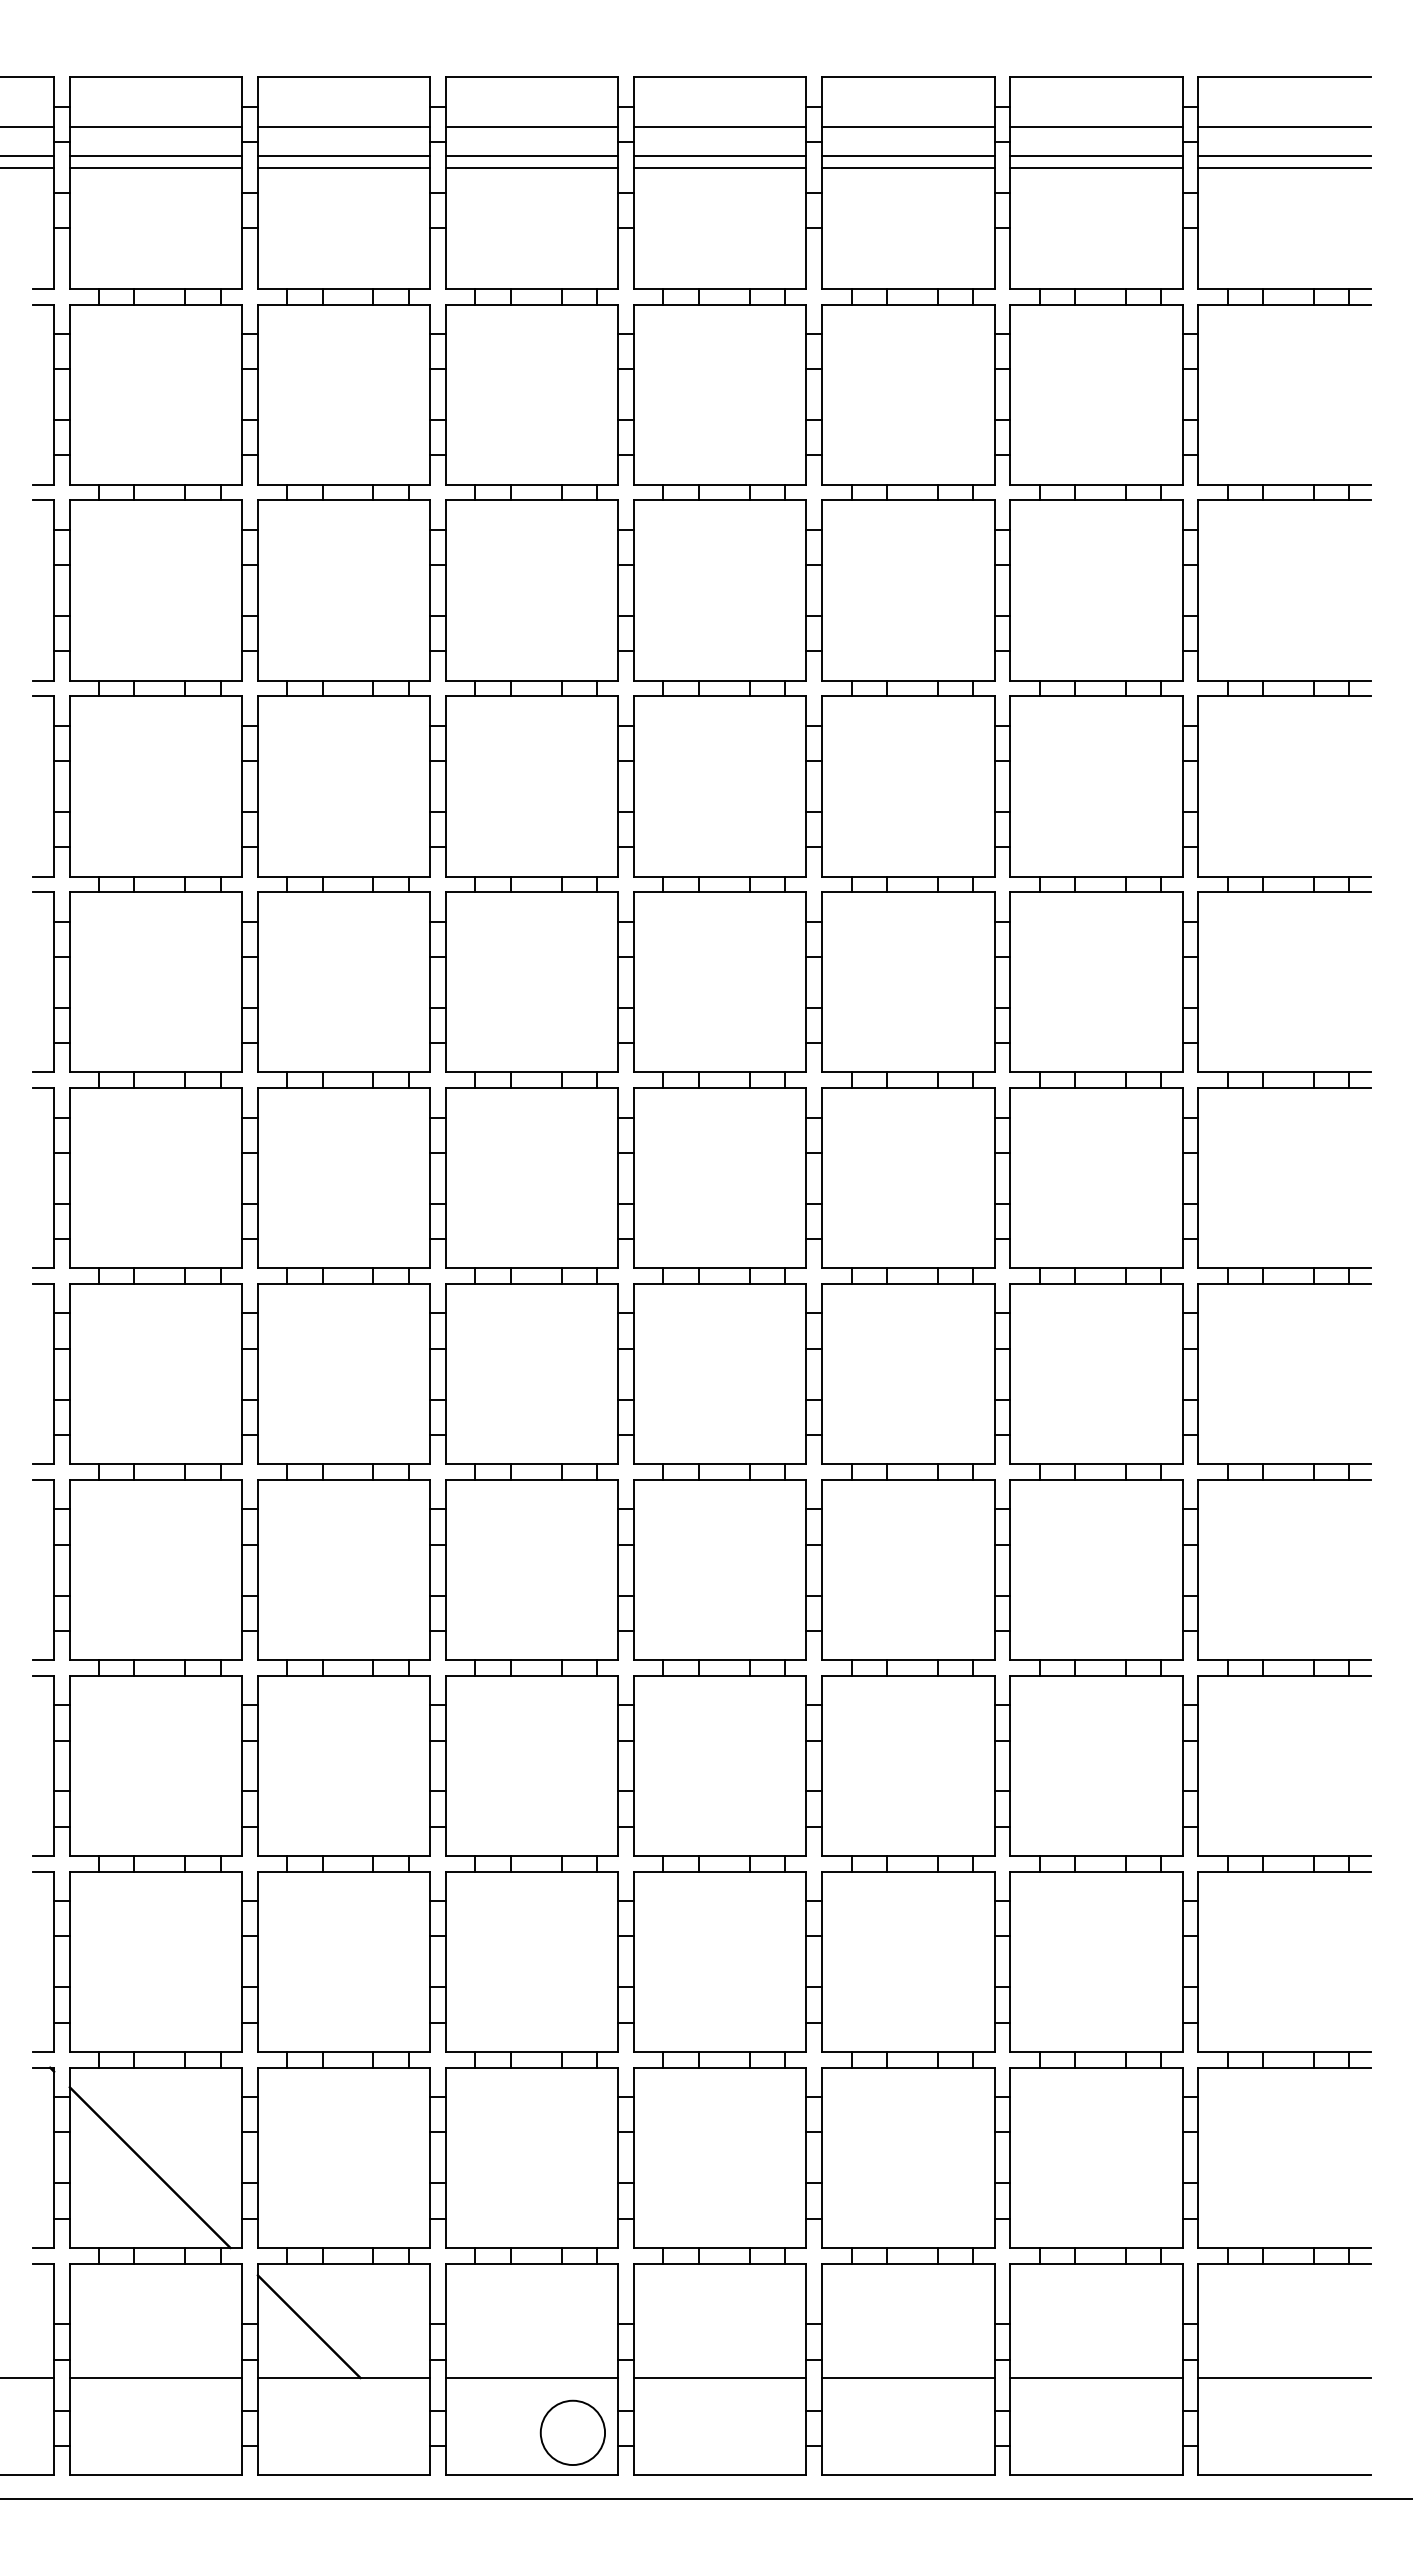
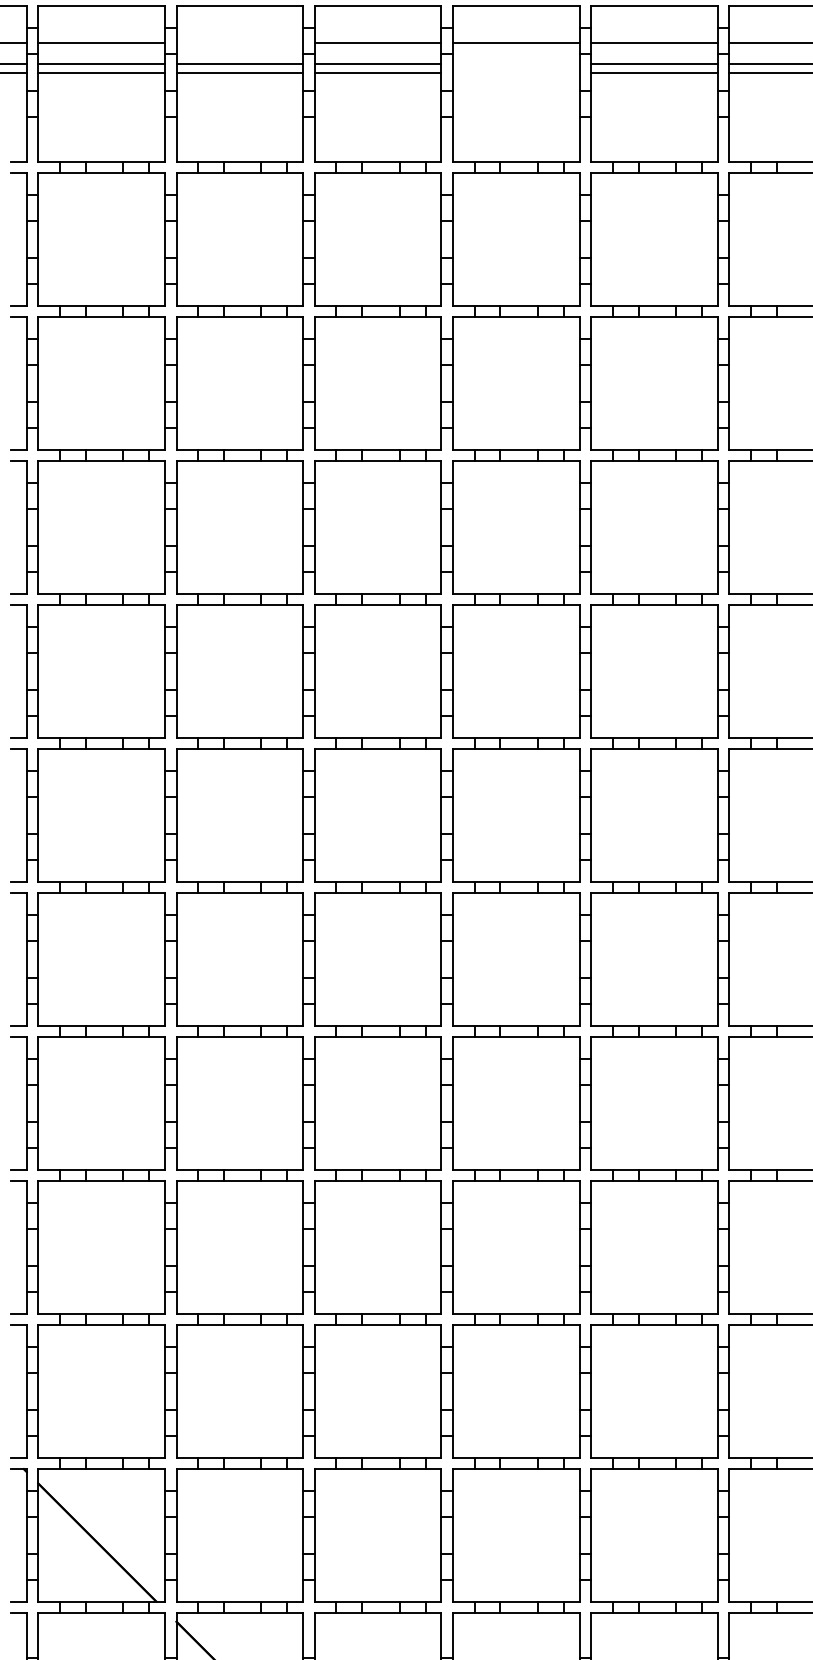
line: (343, 127) -> (239, 43), removed
line: (720, 155) -> (516, 63), removed
line: (720, 167) -> (516, 72), removed

